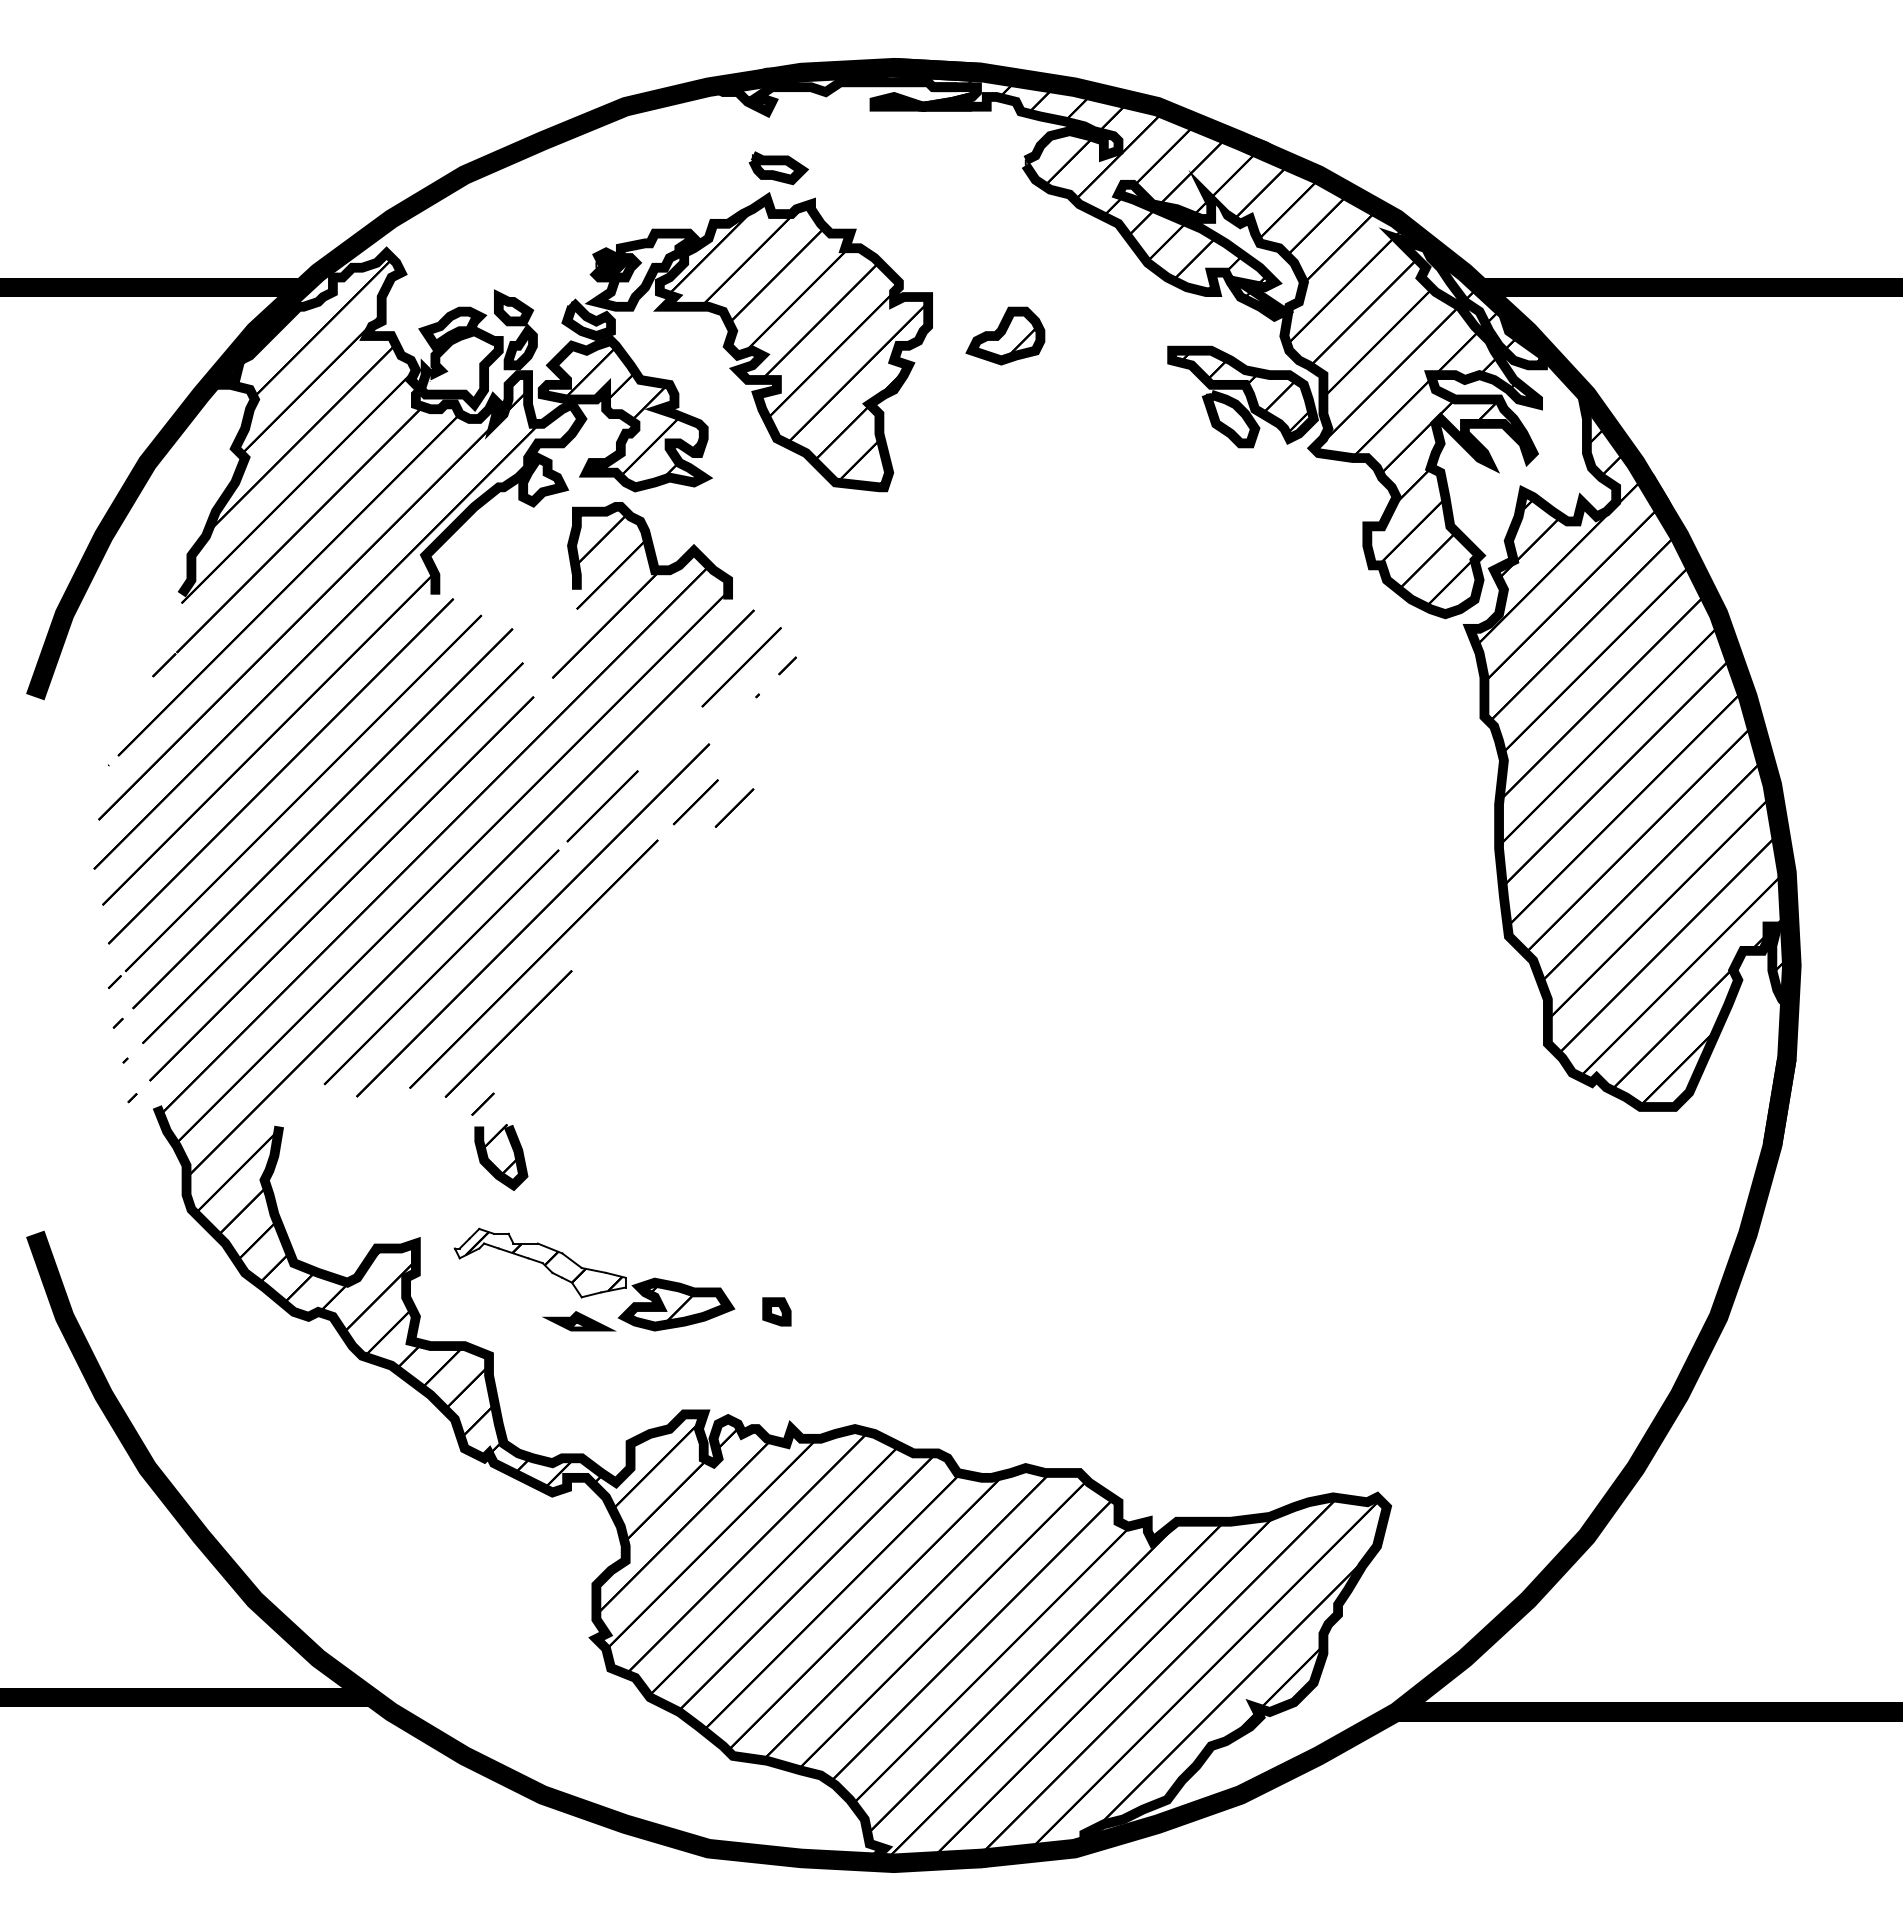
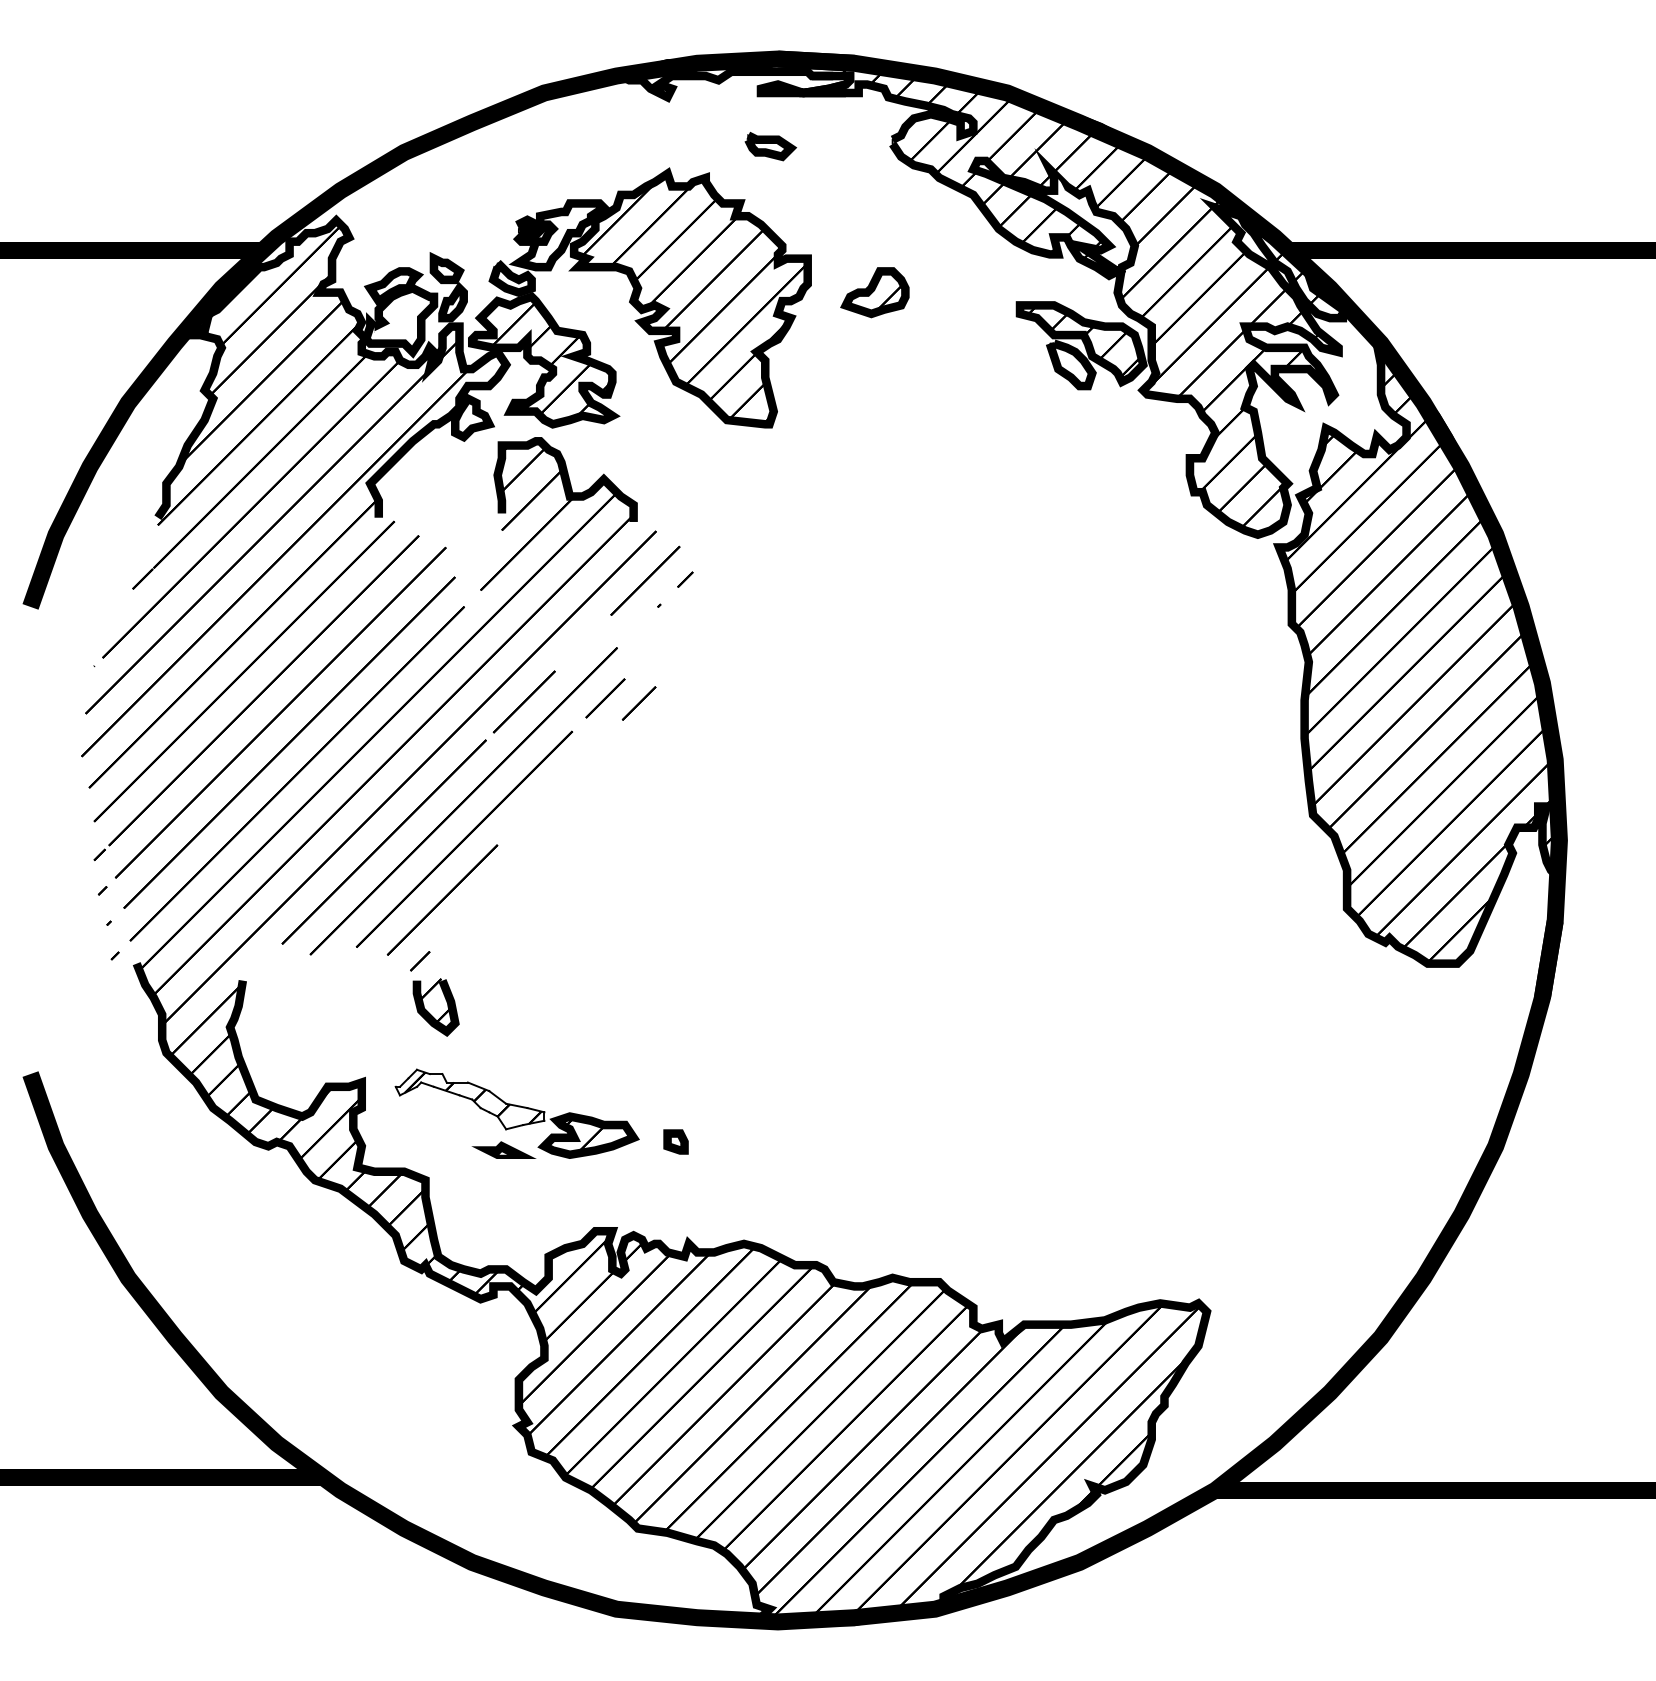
part: (778, 168) -> (770, 146), moved

